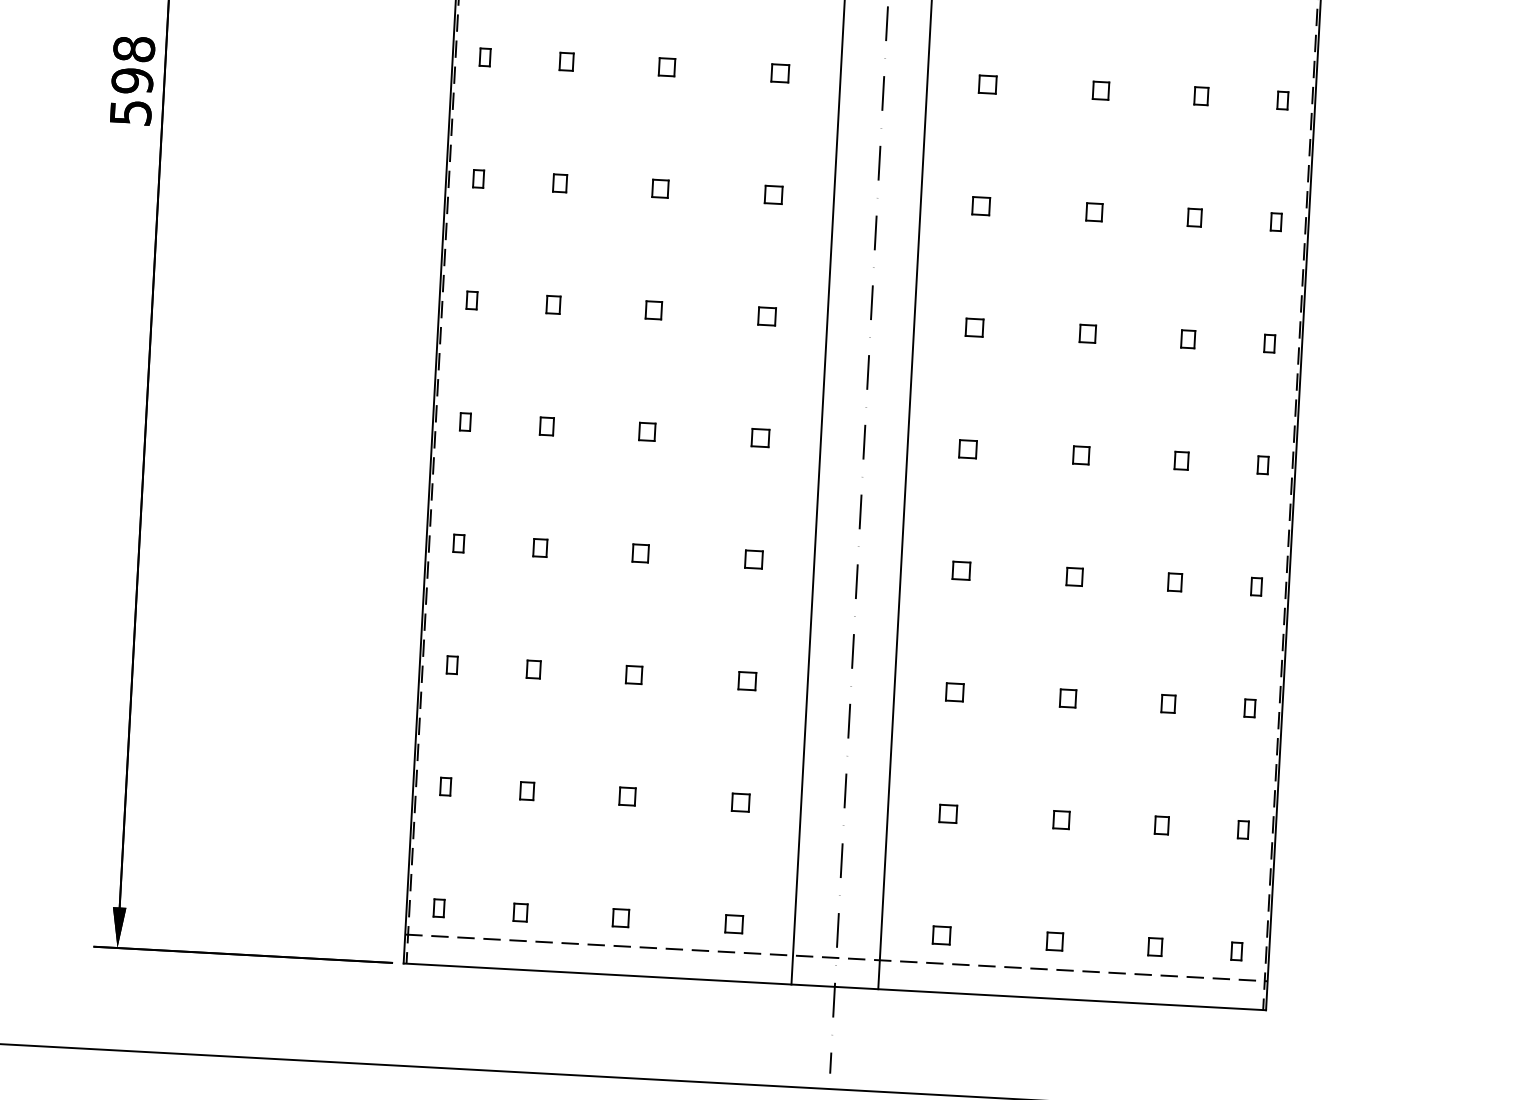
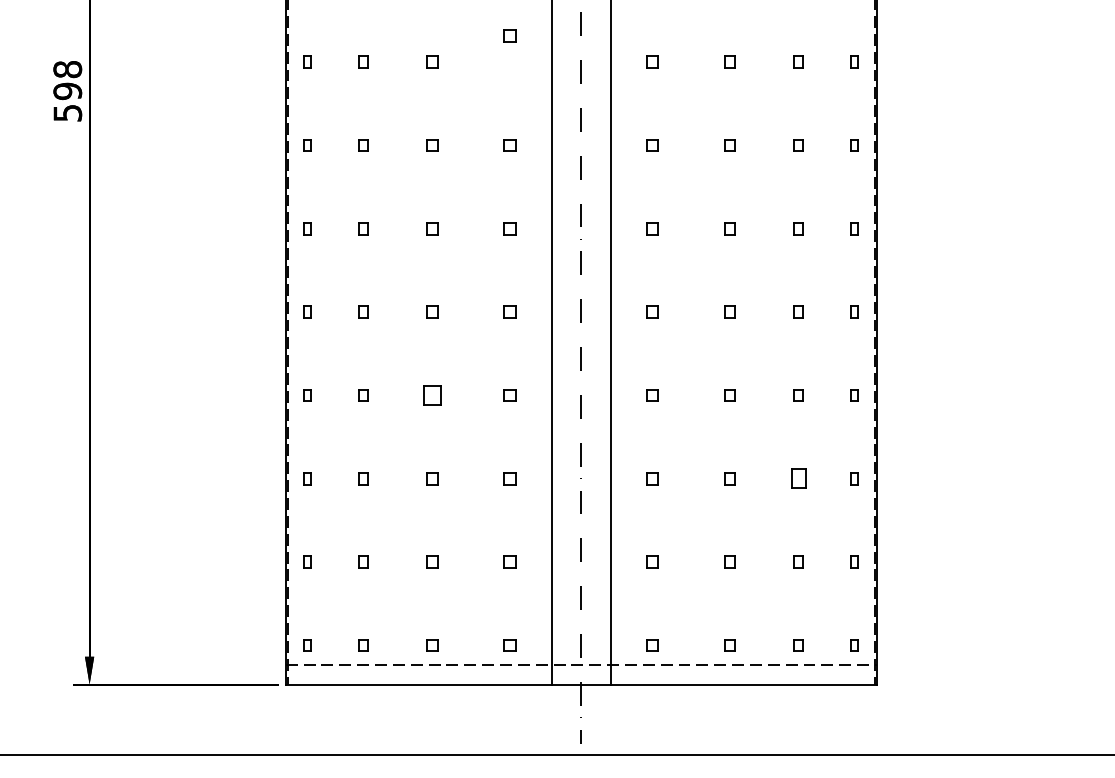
part: (779, 72) -> (509, 35), moved
part: (640, 553) -> (432, 395), size x1.6
part: (1167, 703) -> (798, 478), size x1.6

